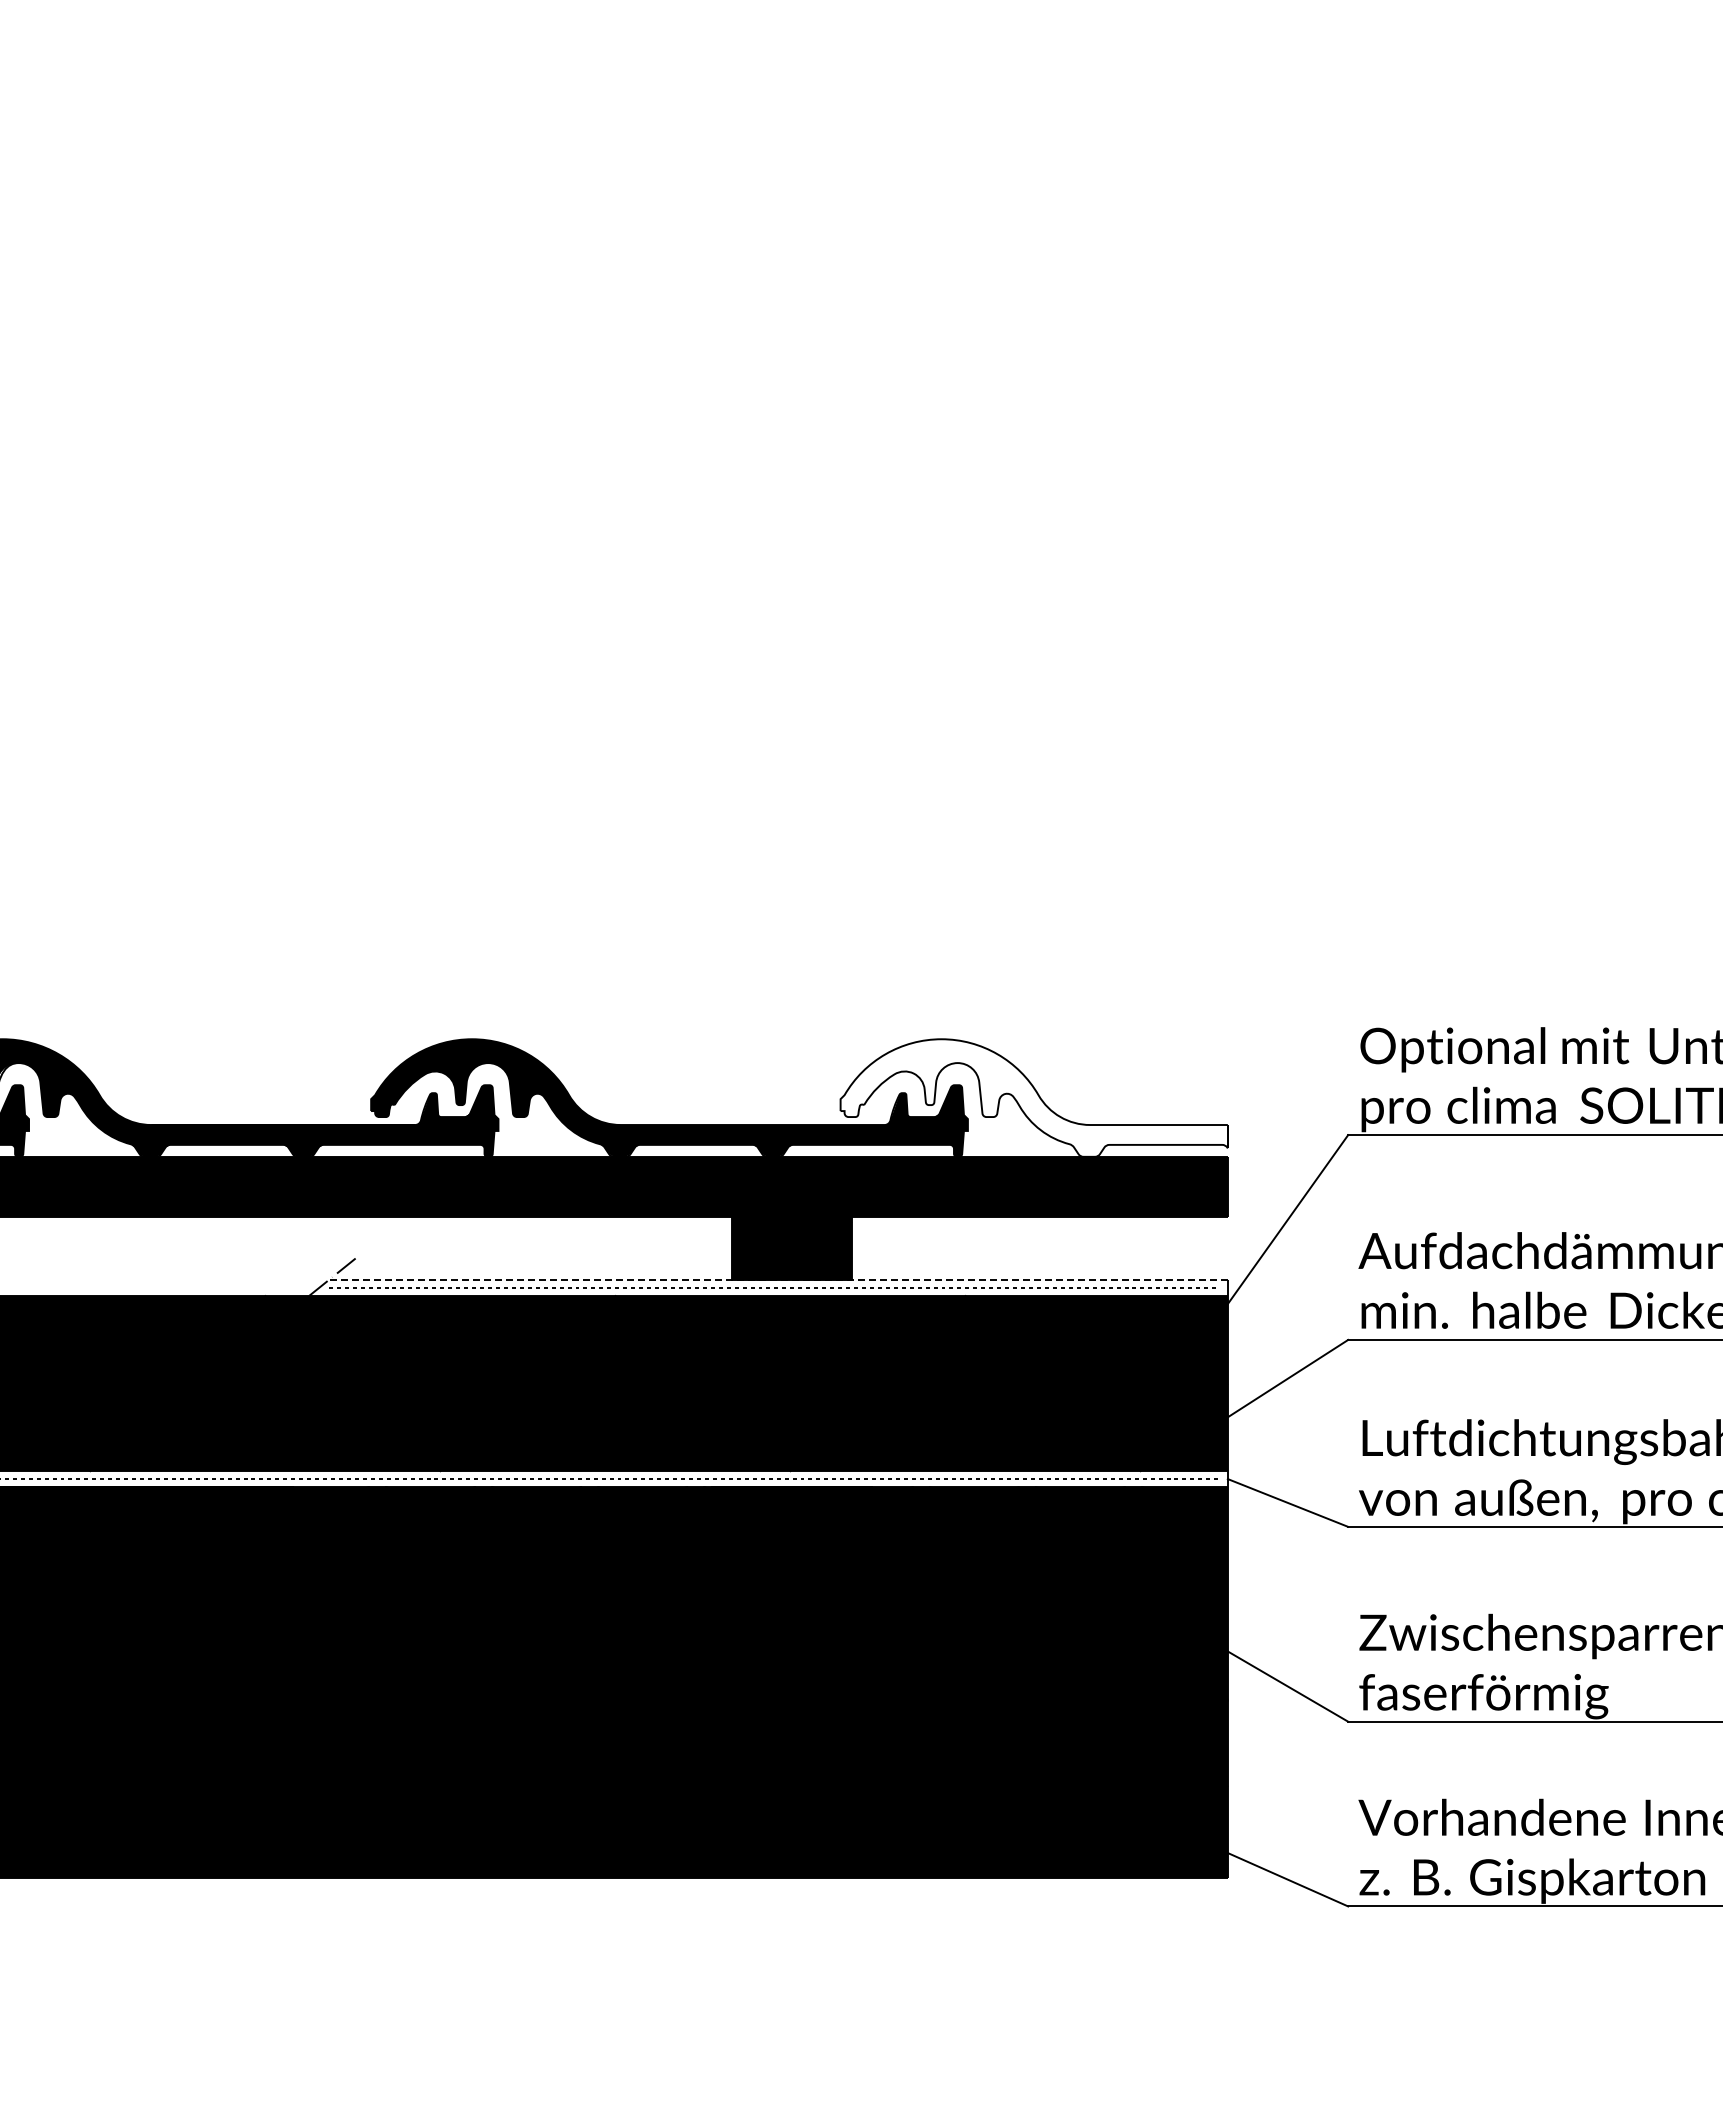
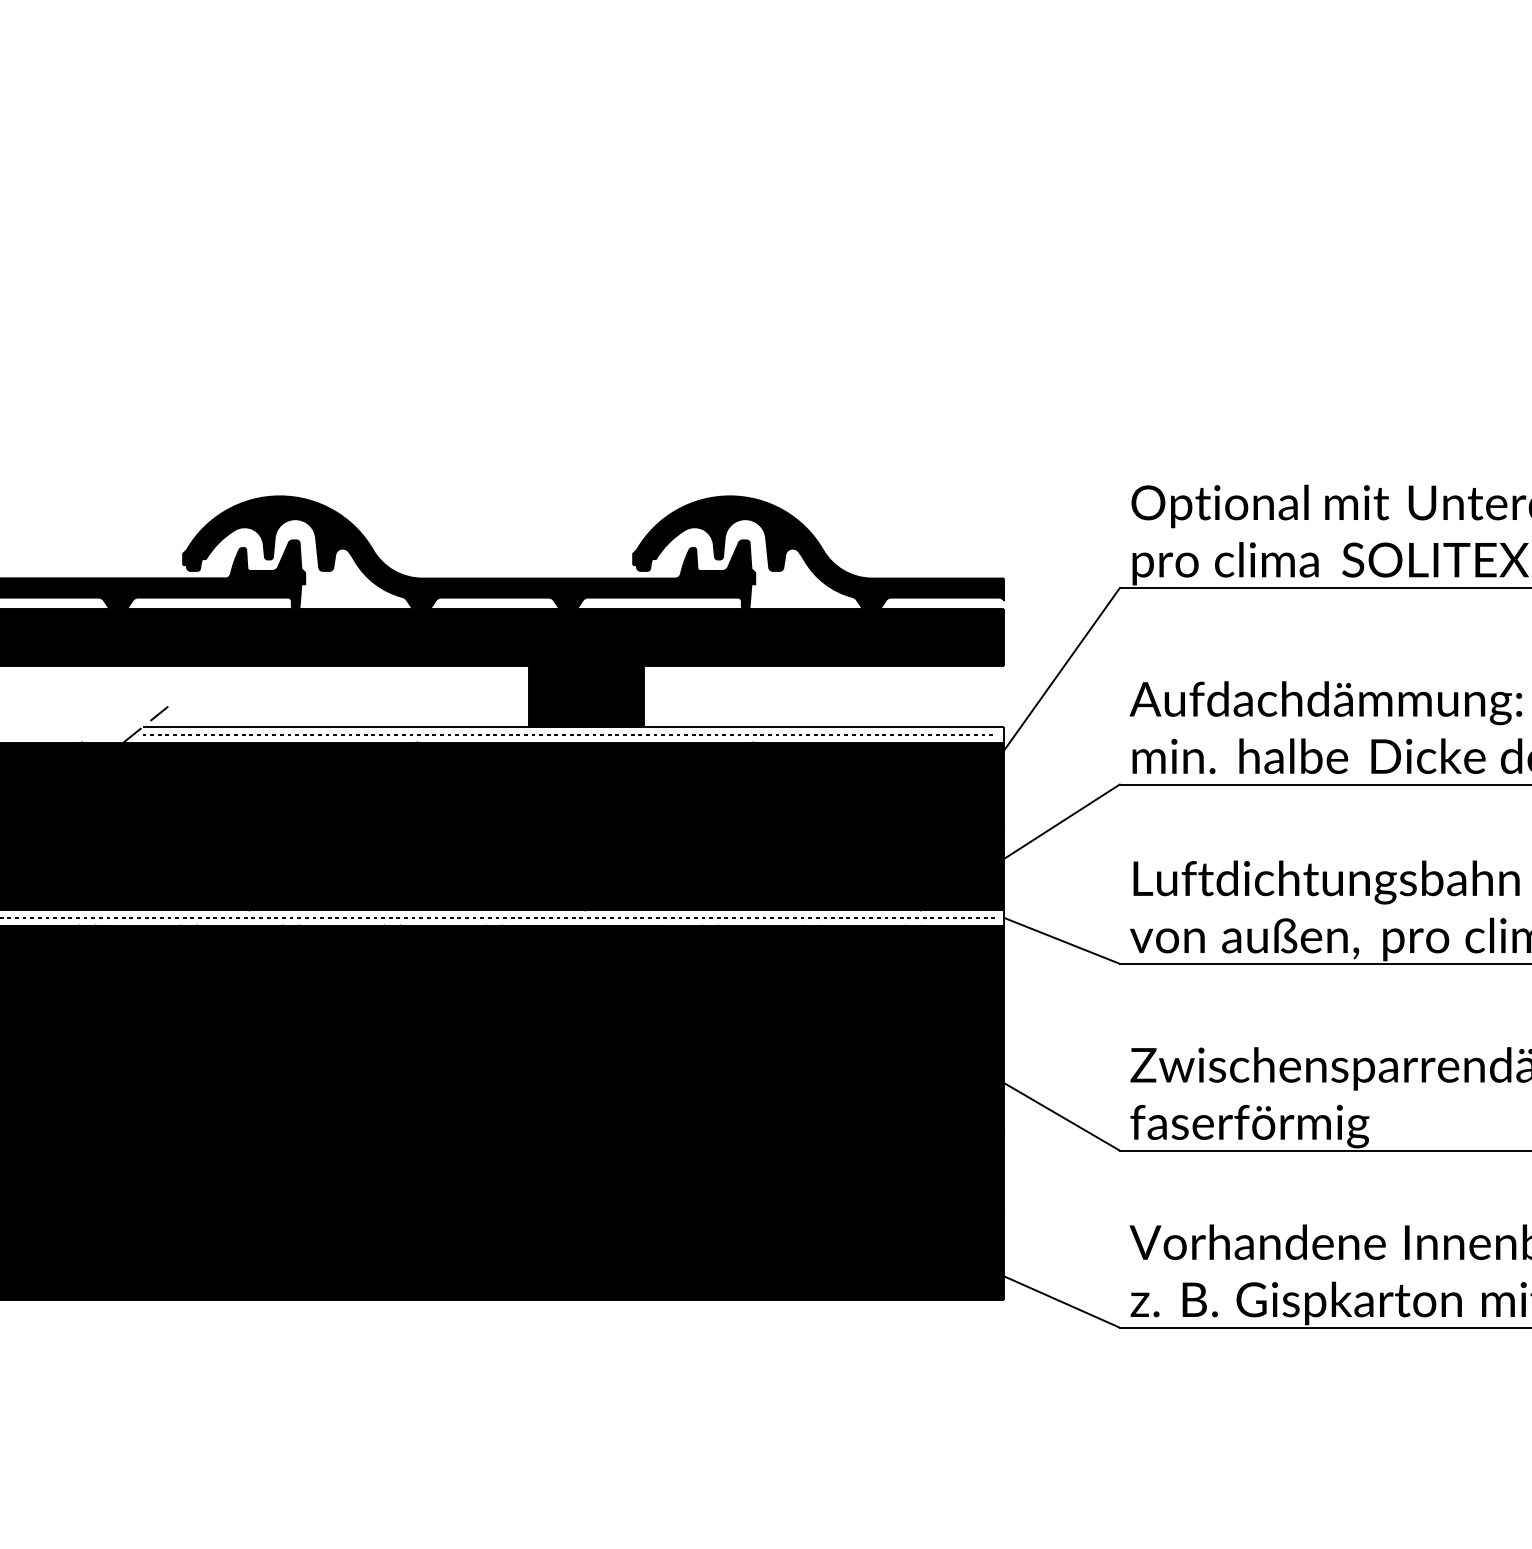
fill: (1033, 1097) -> (818, 552), added
line: (778, 1280) -> (573, 727), dashed -> solid

